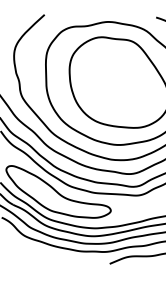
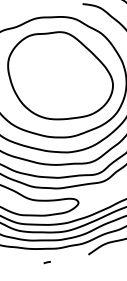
curve: (67, 262) -> (46, 262), added

